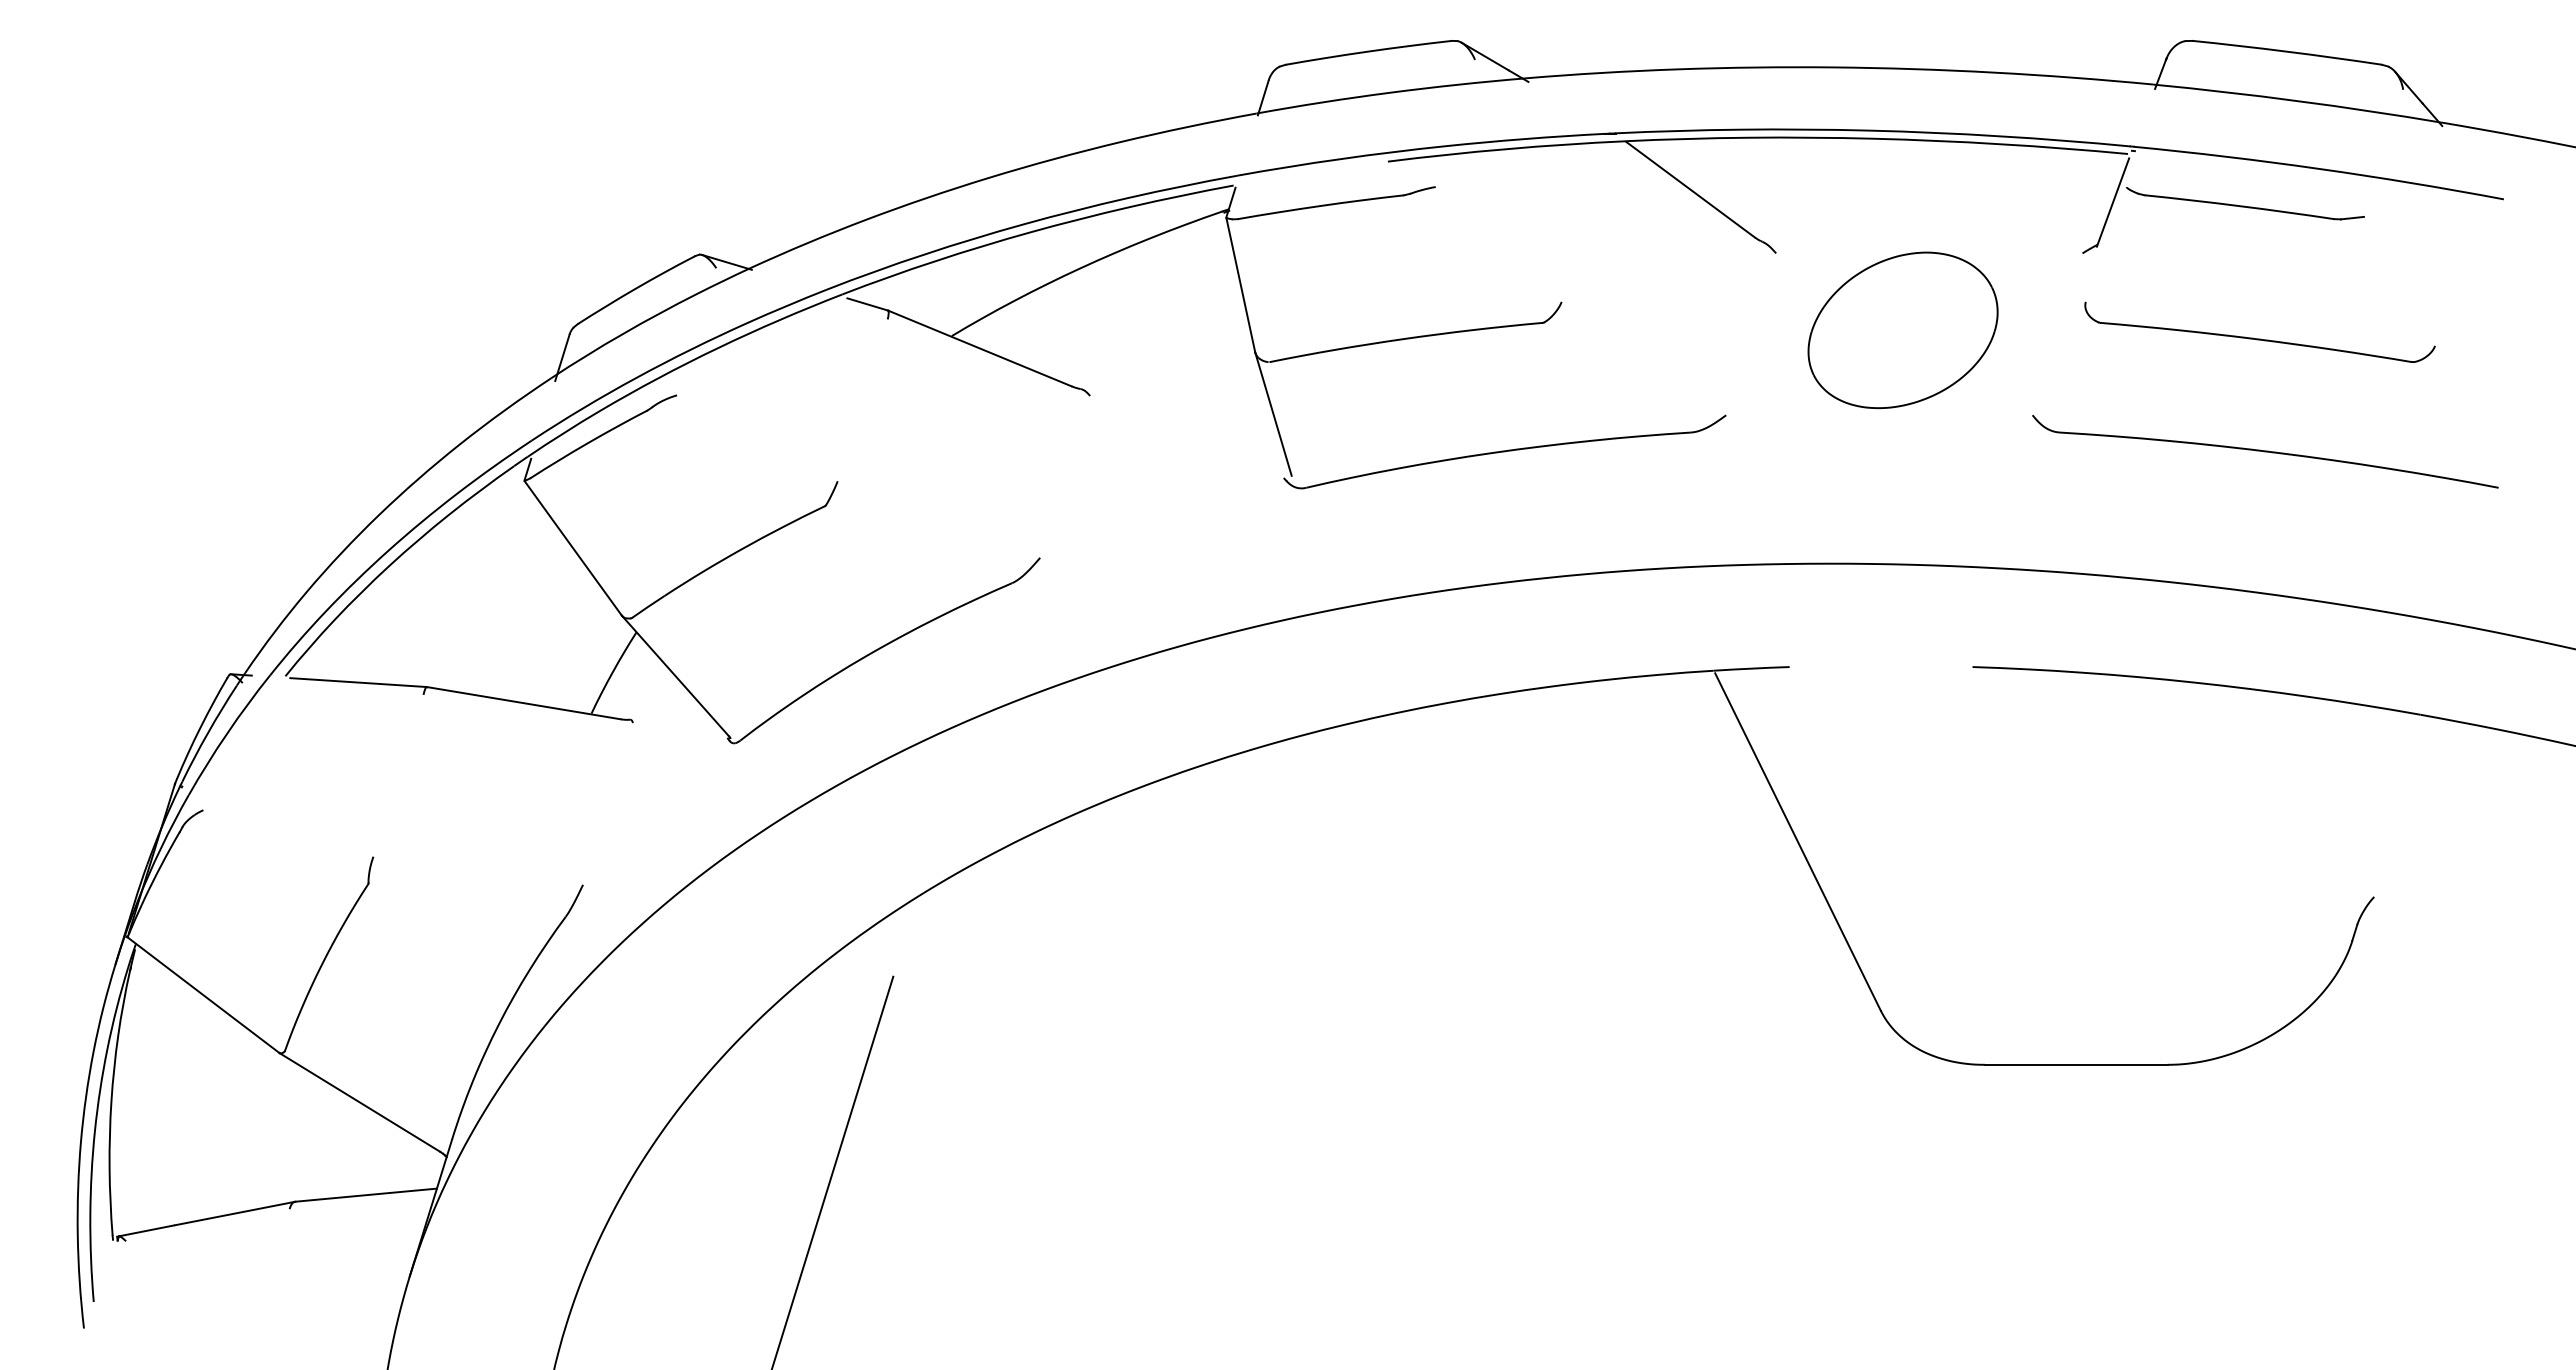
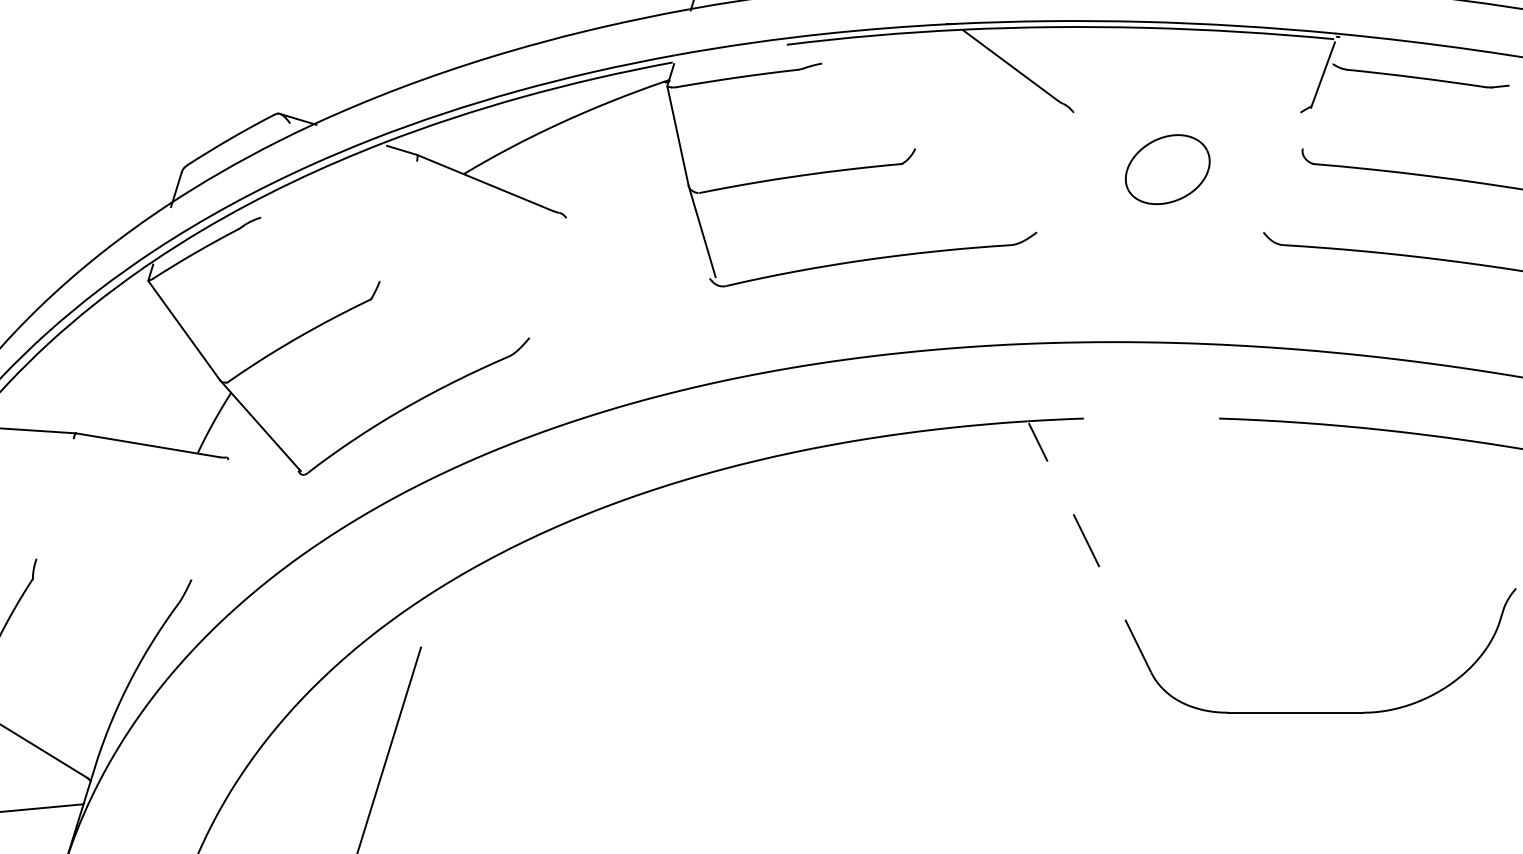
part: (1902, 330) -> (1167, 169), size x0.6
line: (1797, 841) -> (1089, 547), solid -> dashed

